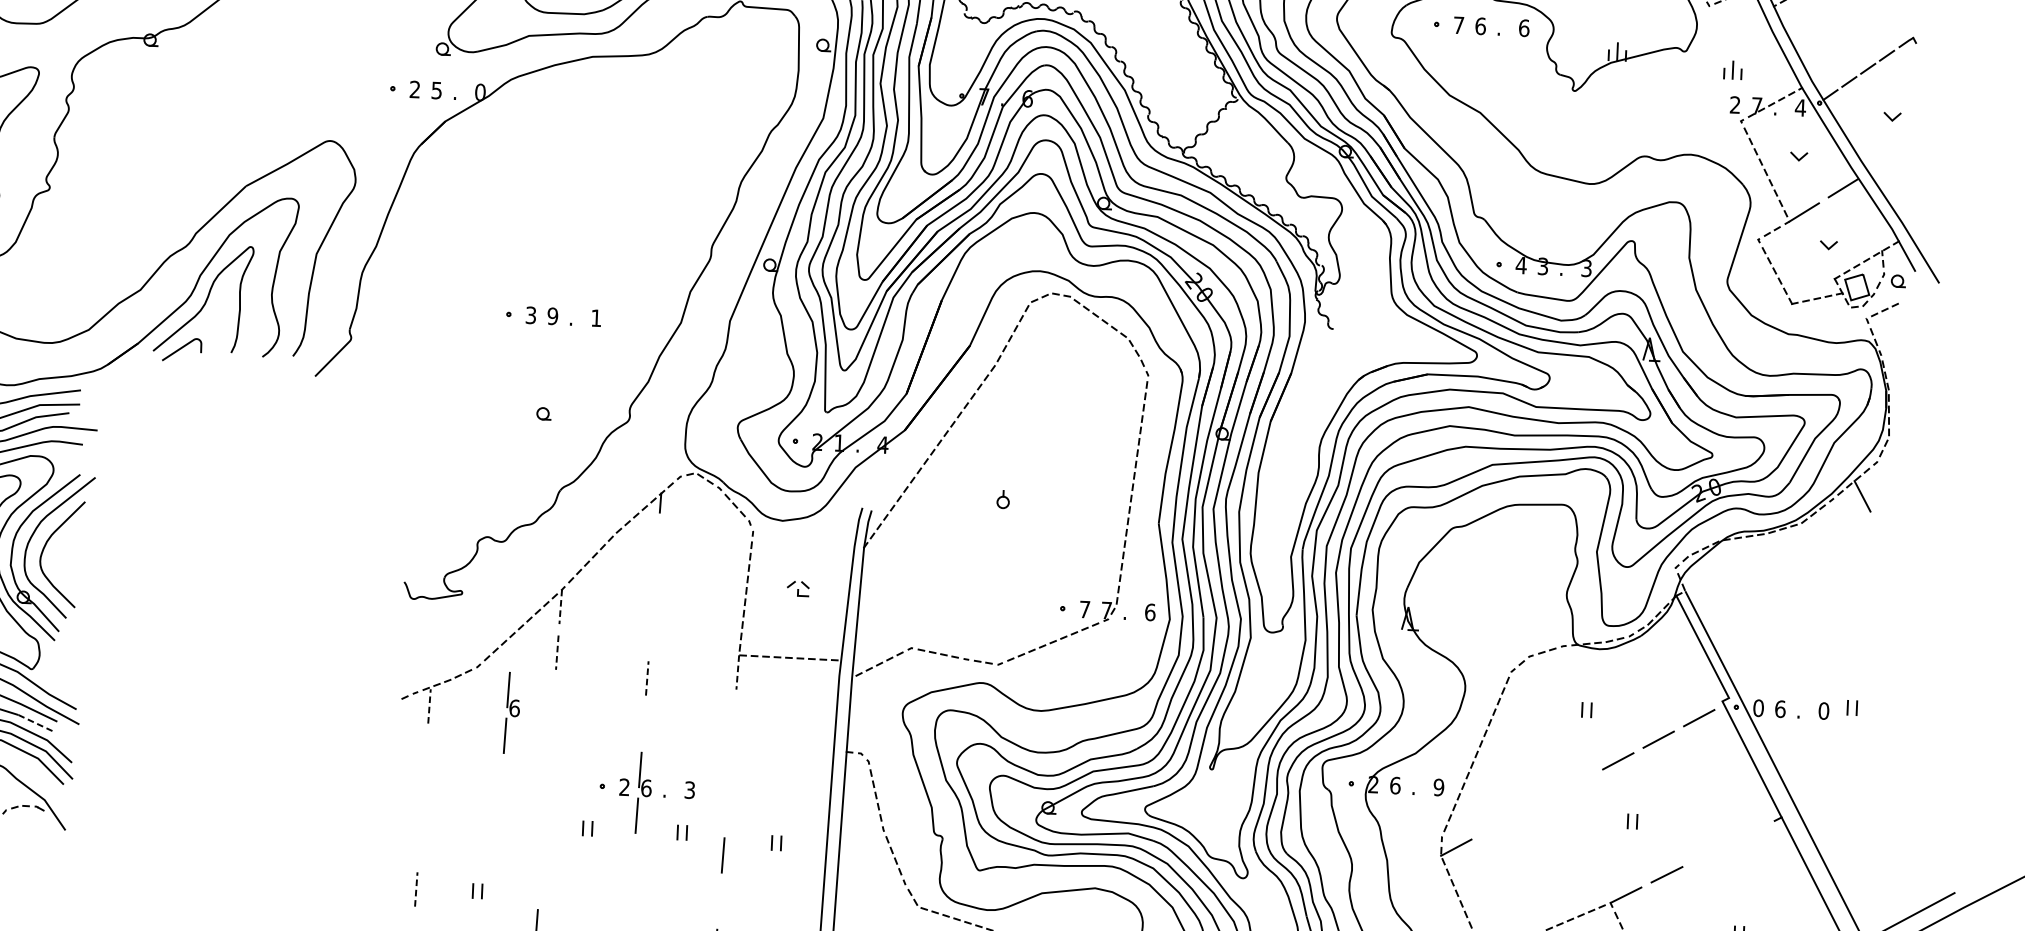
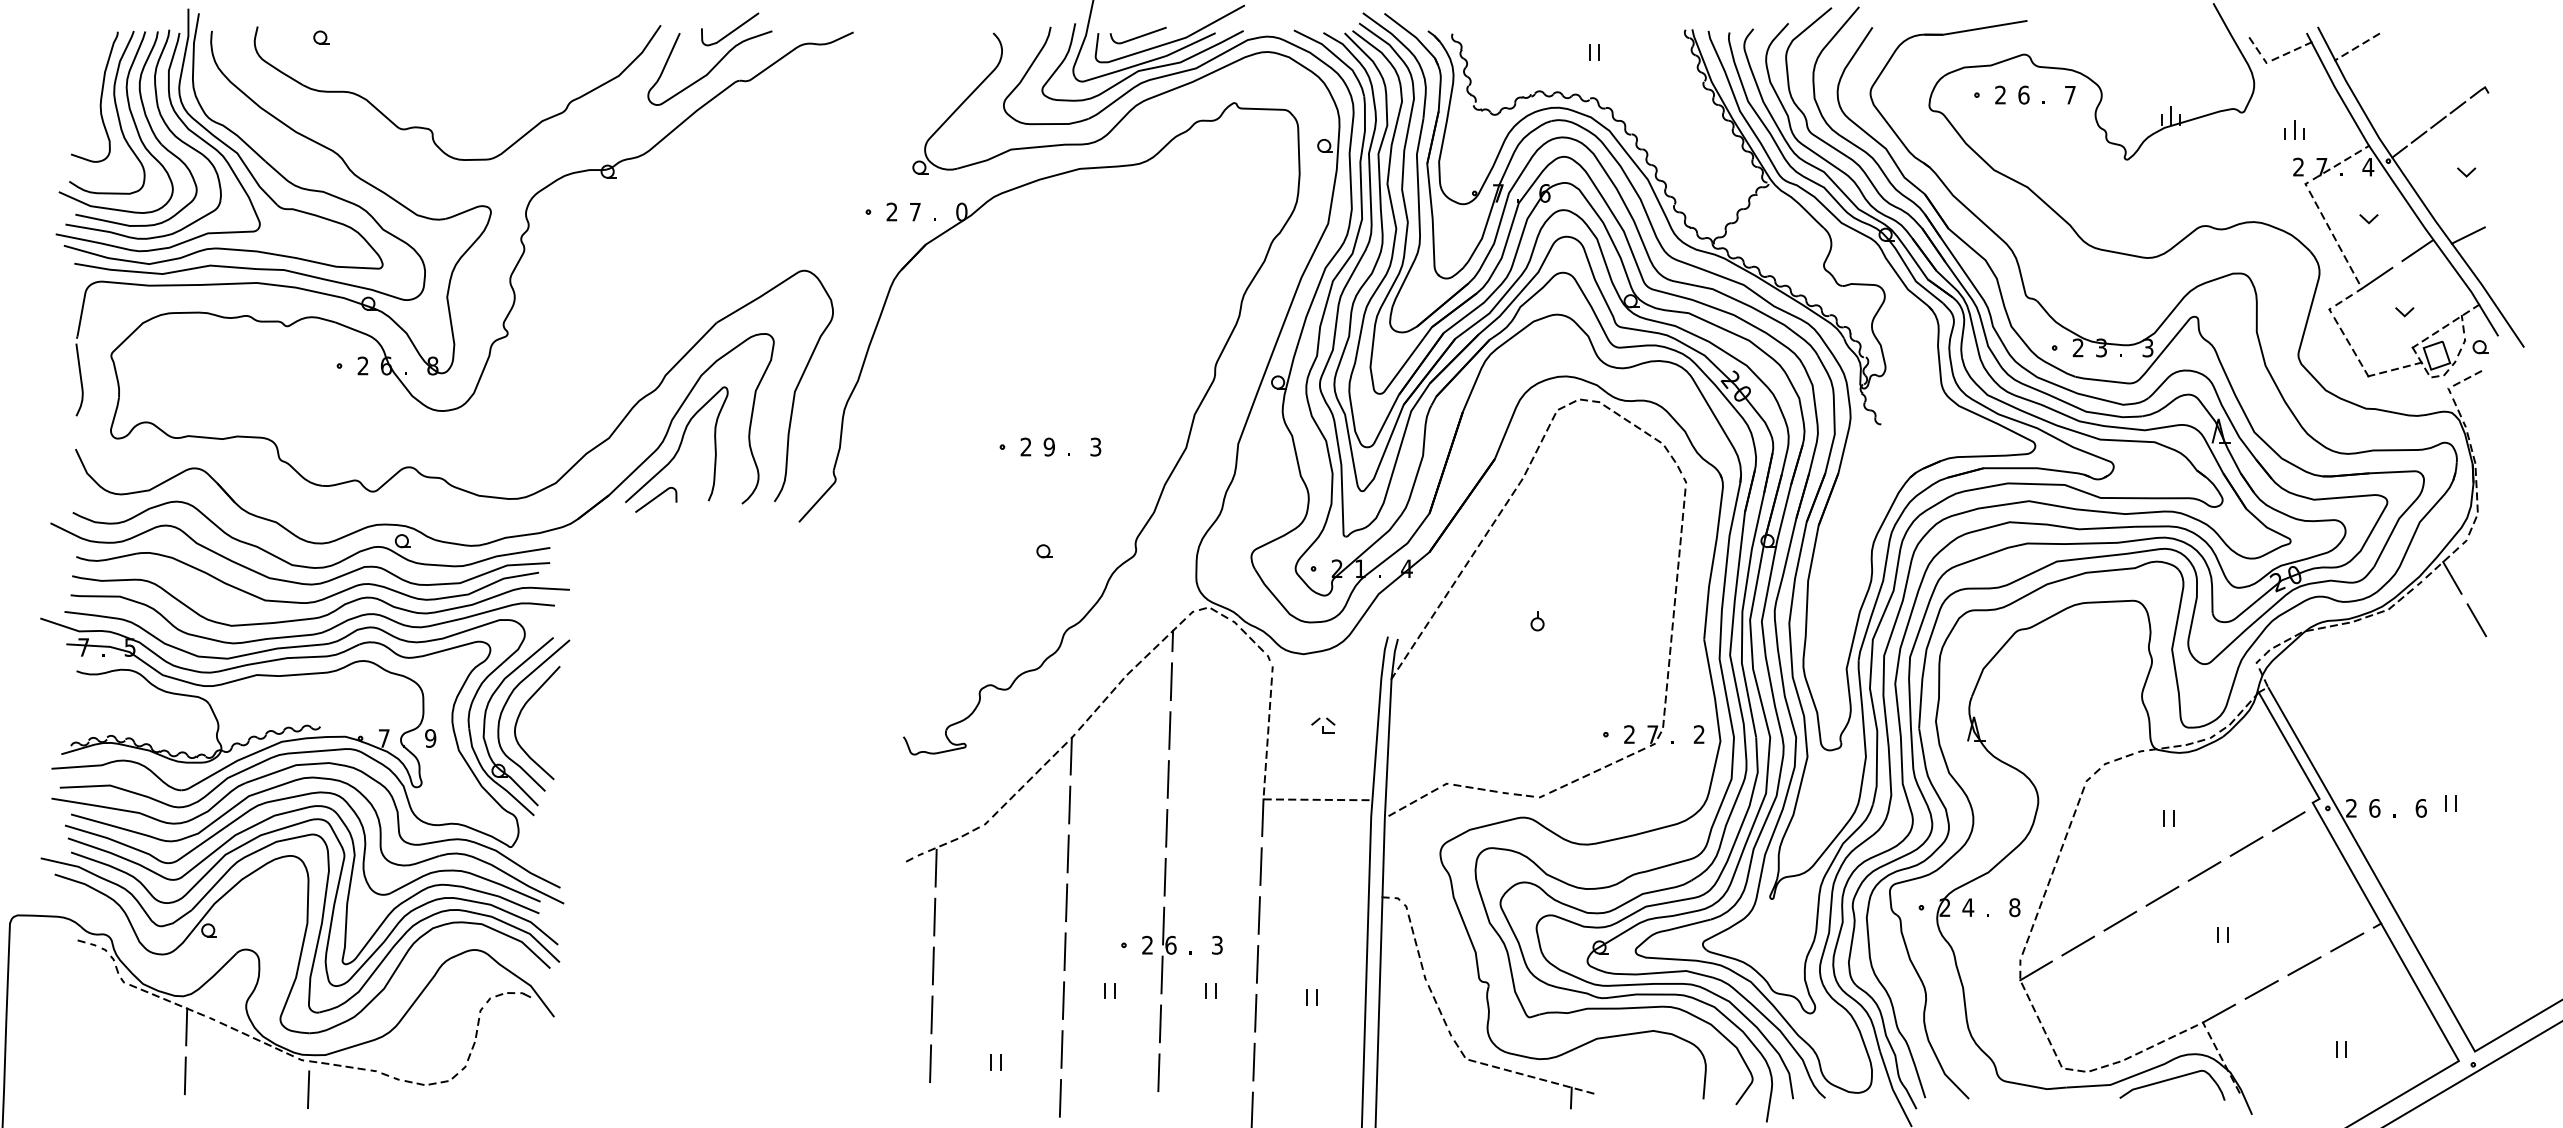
text: (1458, 24) -> (2000, 94), 7 -> 2
text: (1524, 27) -> (2070, 94), 6 -> 7
text: (436, 90) -> (915, 212), 5 -> 7
line: (1890, 176) -> (2467, 235), added
text: (1521, 265) -> (2078, 347), 4 -> 2
text: (530, 315) -> (1025, 447), 3 -> 2
text: (596, 317) -> (1095, 446), 1 -> 3
line: (1883, 537) -> (2476, 620), added
line: (657, 541) -> (1171, 681), added
line: (653, 586) -> (1169, 730), added
line: (560, 607) -> (1071, 756), dashed -> solid
text: (1084, 609) -> (1629, 734), 7 -> 2
text: (1150, 612) -> (1699, 734), 6 -> 2
line: (649, 632) -> (1167, 779), added
line: (557, 653) -> (1069, 805), dashed -> solid
line: (737, 673) -> (1262, 818), dashed -> solid
line: (647, 677) -> (1166, 827), dashed -> solid
line: (553, 697) -> (1067, 853), added
line: (429, 705) -> (936, 867), dashed -> solid
text: (1758, 708) -> (2351, 808), 0 -> 2
text: (1823, 711) -> (2420, 808), 0 -> 6
part: (512, 713) -> (1024, 871), removed
line: (733, 718) -> (1260, 866), added
line: (643, 723) -> (1164, 876), added
line: (37, 724) -> (519, 905), dashed -> solid
line: (550, 743) -> (1066, 902), added
line: (425, 751) -> (934, 916), added
line: (729, 763) -> (1258, 915), added
line: (1577, 782) -> (2162, 895), added
text: (1395, 785) -> (1968, 907), 6 -> 4
text: (1438, 787) -> (2014, 907), 9 -> 8
line: (546, 789) -> (1064, 951), added
line: (422, 797) -> (932, 965), added
line: (1537, 803) -> (2120, 920), added
line: (726, 809) -> (1257, 964), added
line: (1496, 825) -> (2077, 945), added
line: (1749, 833) -> (2347, 942), added
line: (543, 835) -> (1063, 1000), added
line: (419, 843) -> (931, 1014), added
line: (1708, 854) -> (2304, 966), added
line: (633, 861) -> (1160, 1023), added
line: (539, 881) -> (1061, 1049), added
line: (416, 889) -> (930, 1063), dashed -> solid
line: (719, 900) -> (1253, 1061), added
line: (629, 906) -> (1158, 1072), added

